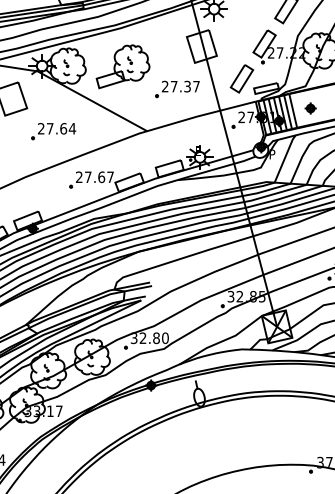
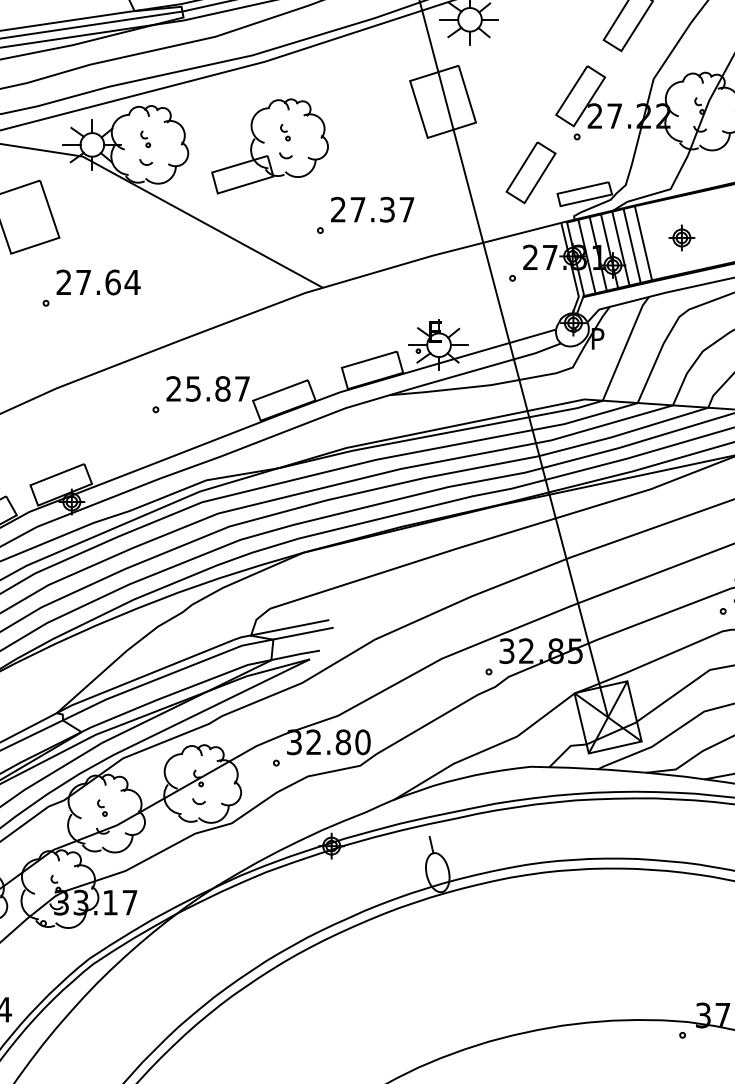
part: (177, 89) -> (365, 215), moved
part: (53, 131) -> (90, 288), moved
text: (95, 177) -> (209, 389), 27.67 -> 25.87

